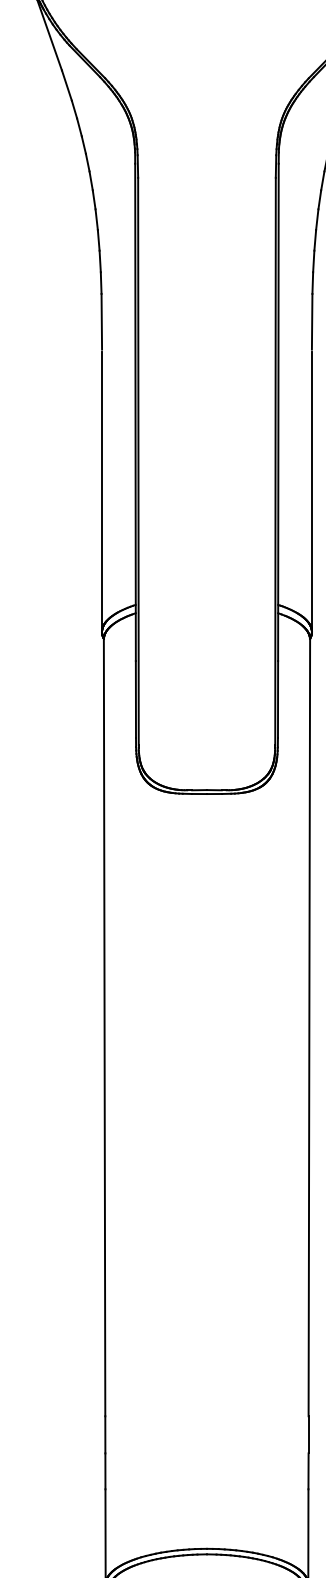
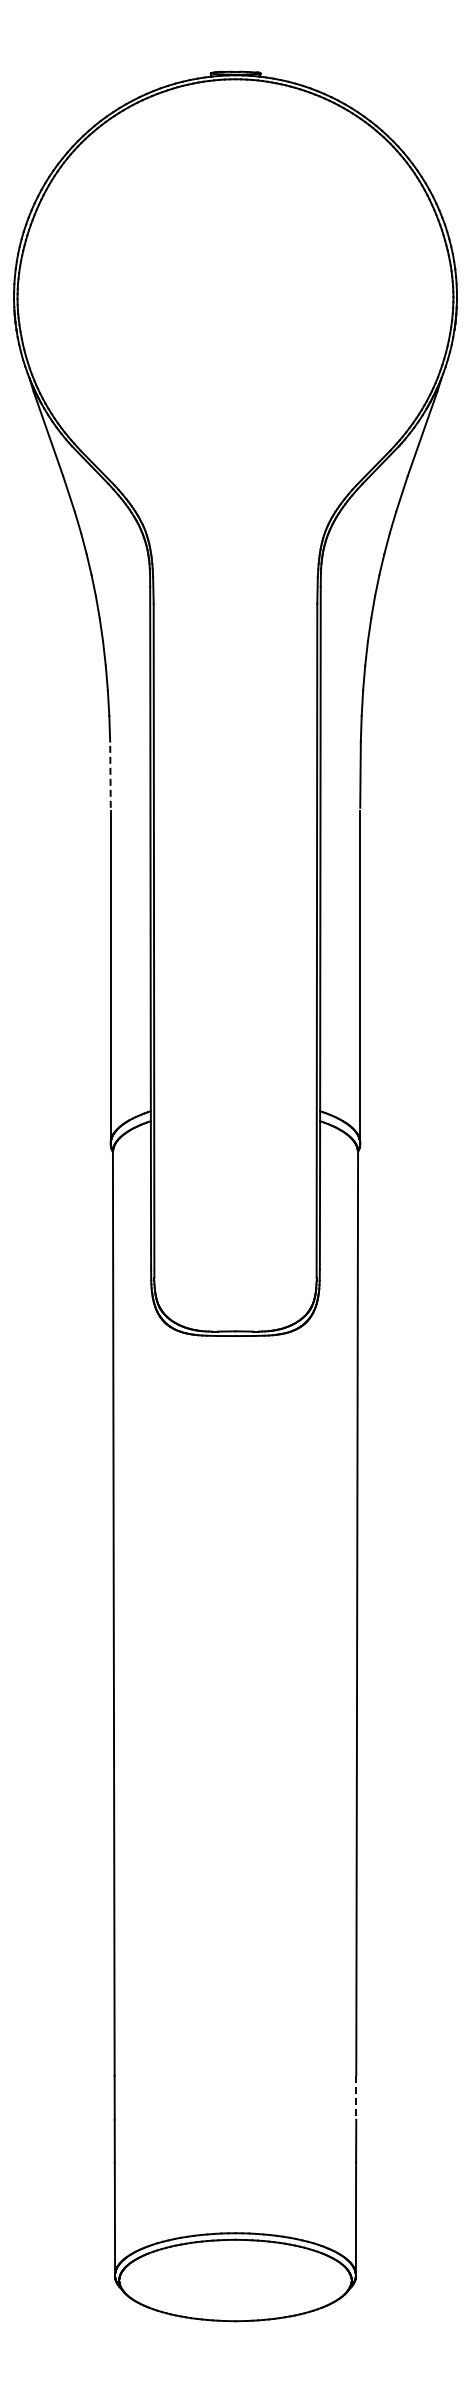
line: (101, 321) -> (110, 774), solid -> dashed
line: (308, 1435) -> (356, 2098), solid -> dashed

